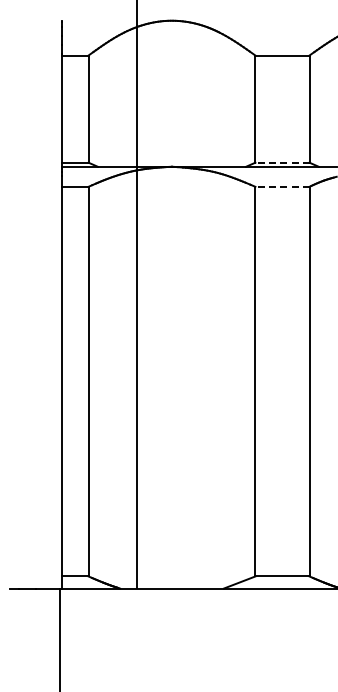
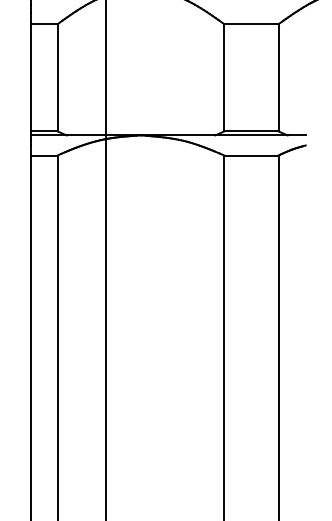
line: (281, 162) -> (250, 131), dashed -> solid
line: (281, 186) -> (250, 155), dashed -> solid

